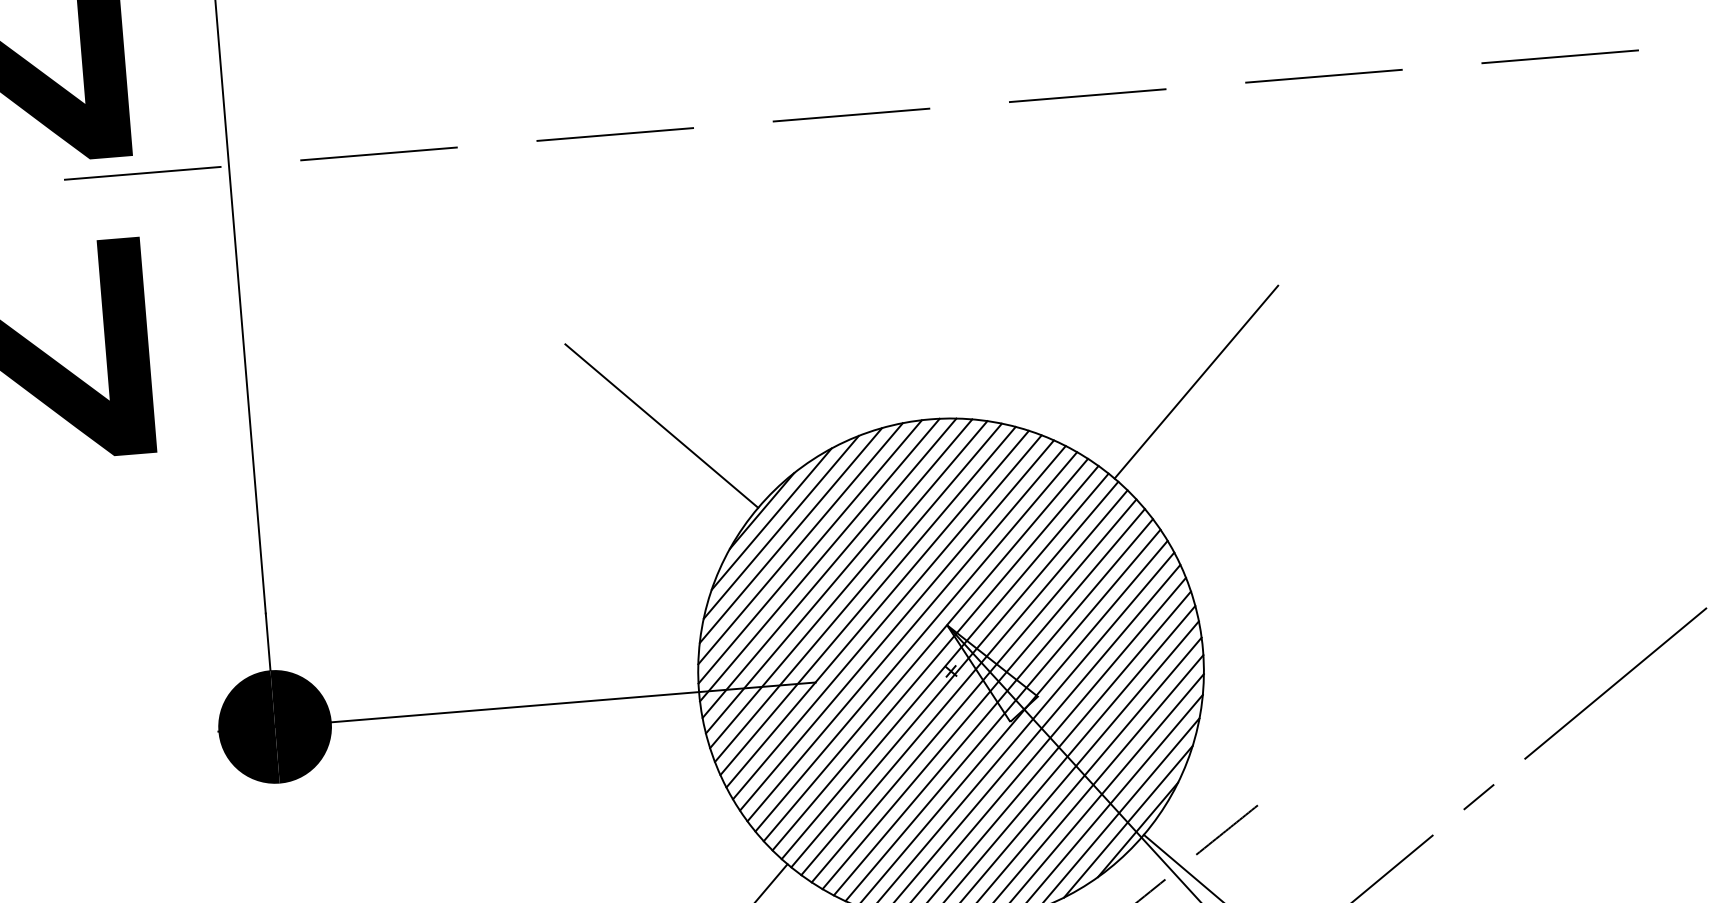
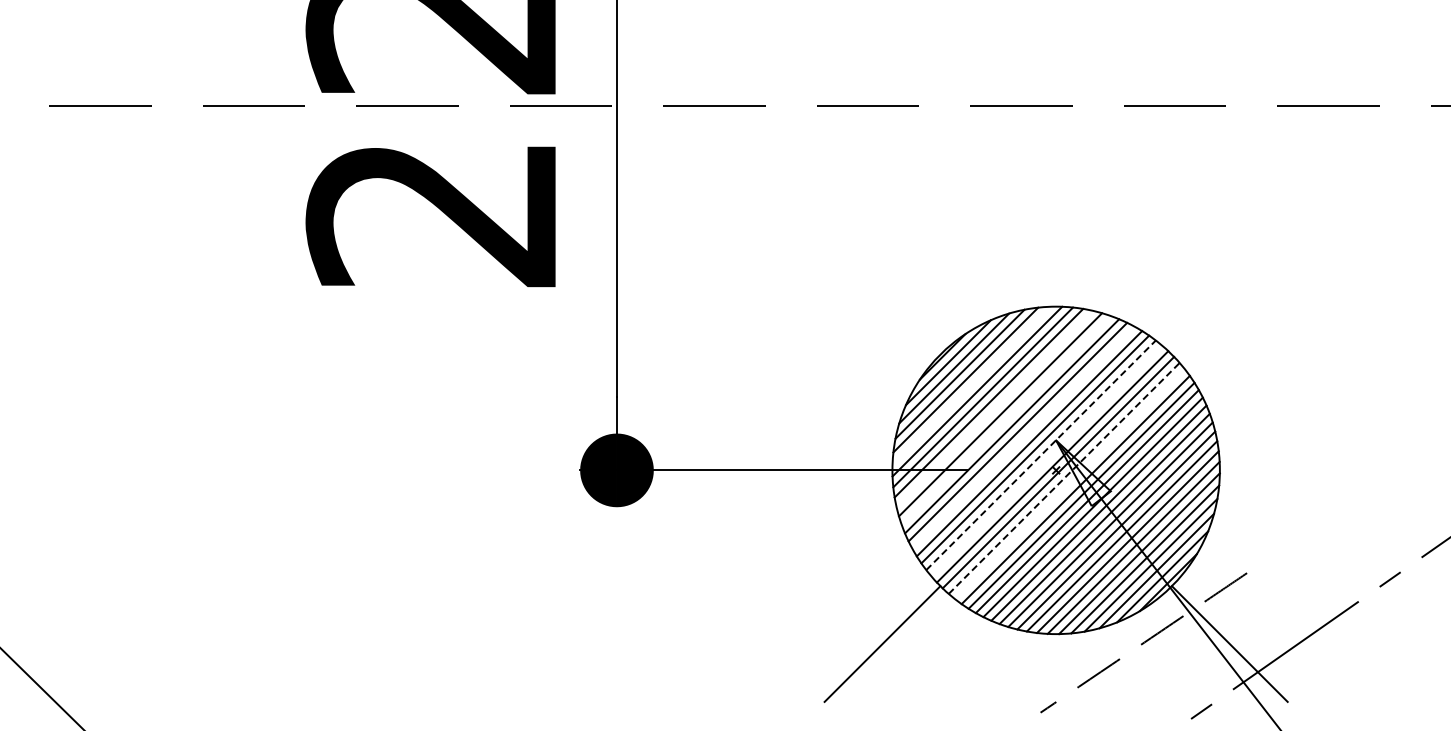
line: (1195, 381) -> (1229, 296), removed
line: (661, 425) -> (882, 296), removed
line: (810, 551) -> (971, 385), removed
line: (848, 583) -> (994, 408), removed
line: (866, 600) -> (1005, 420), removed
line: (896, 624) -> (1023, 437), removed
line: (926, 648) -> (1041, 454), solid -> dashed
line: (934, 657) -> (1046, 460), removed
line: (964, 682) -> (1064, 478), solid -> dashed
line: (973, 691) -> (1069, 484), removed

